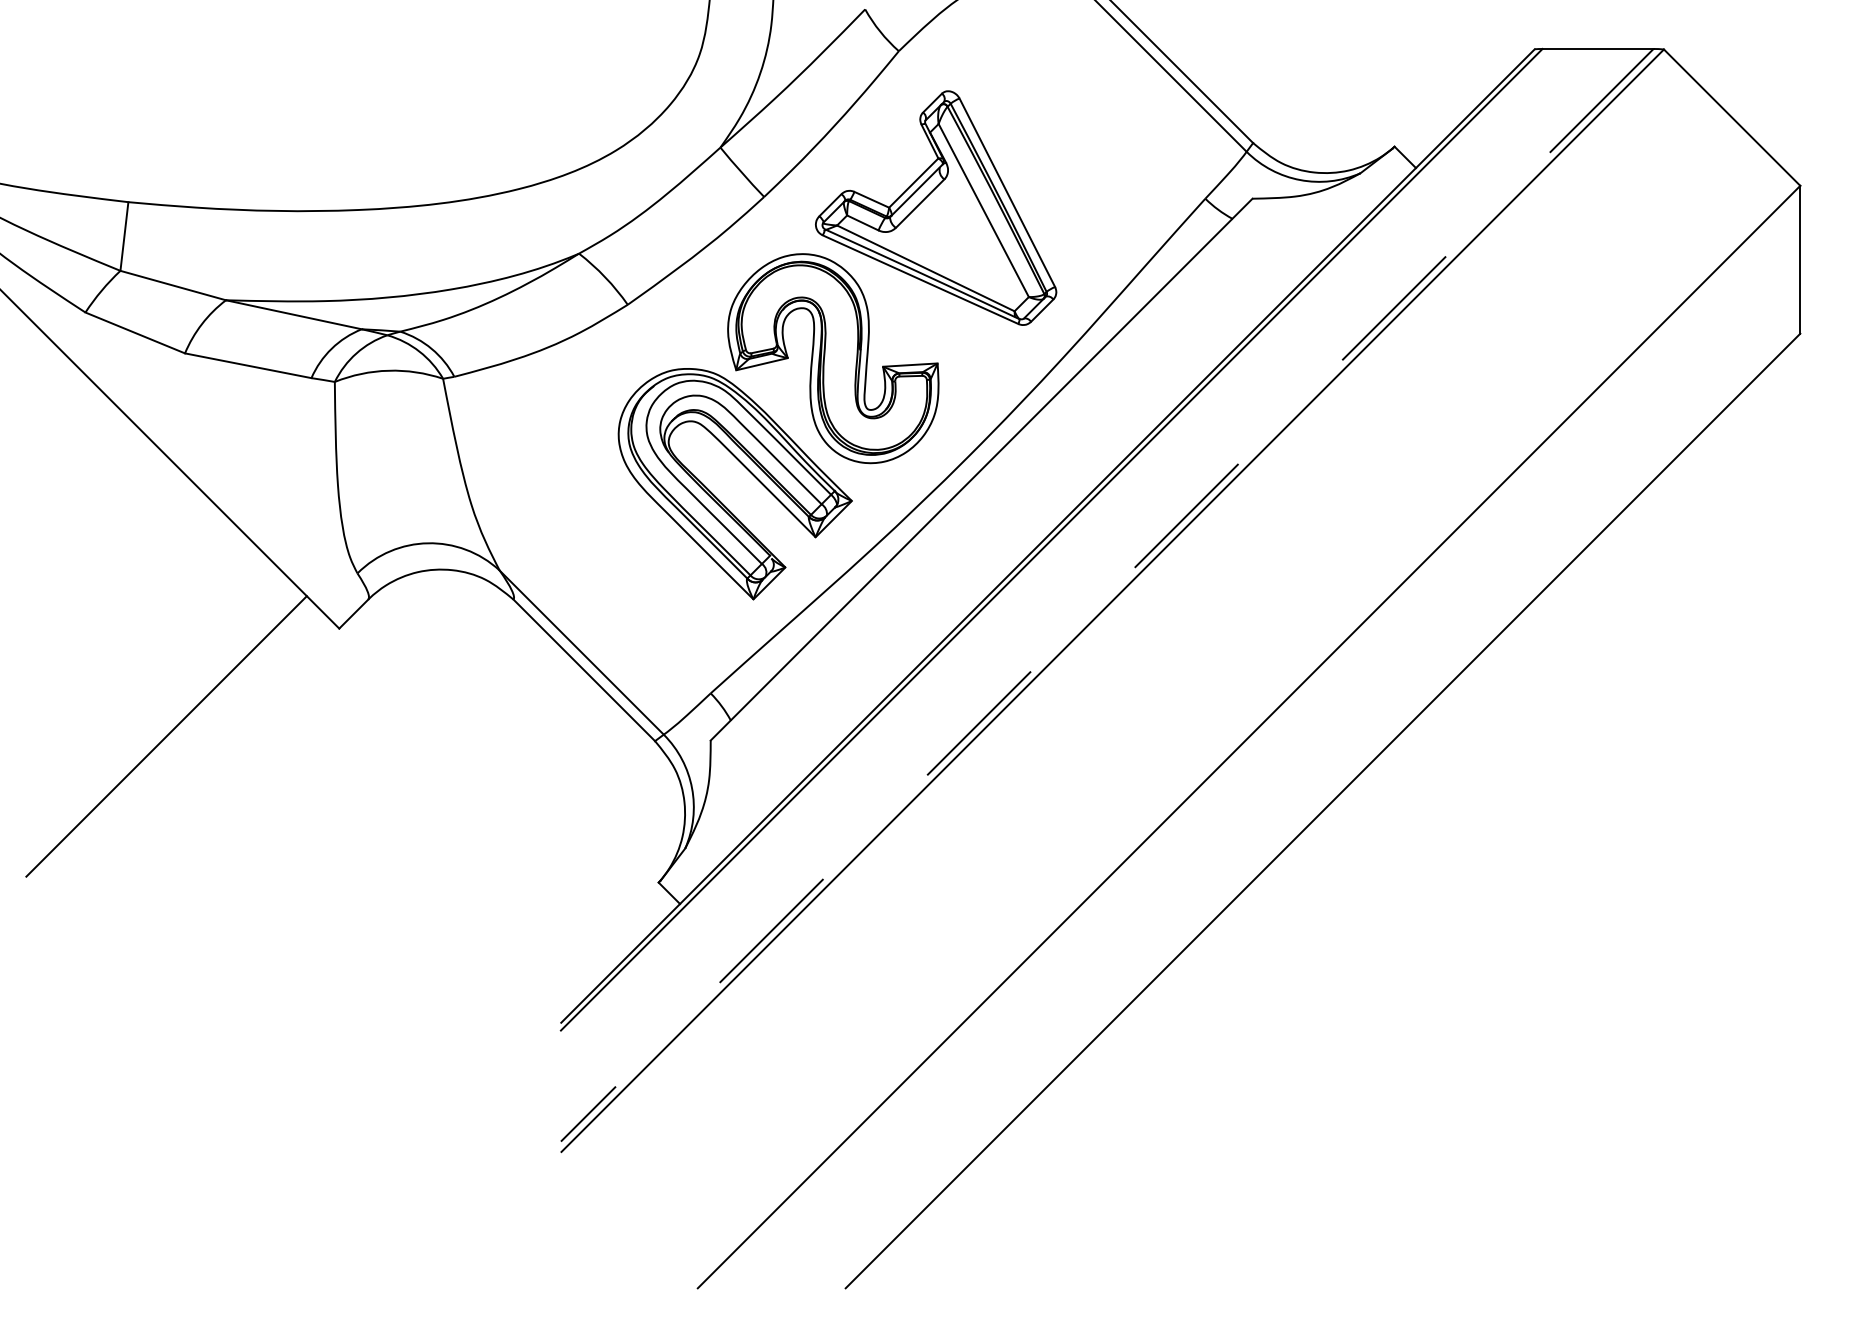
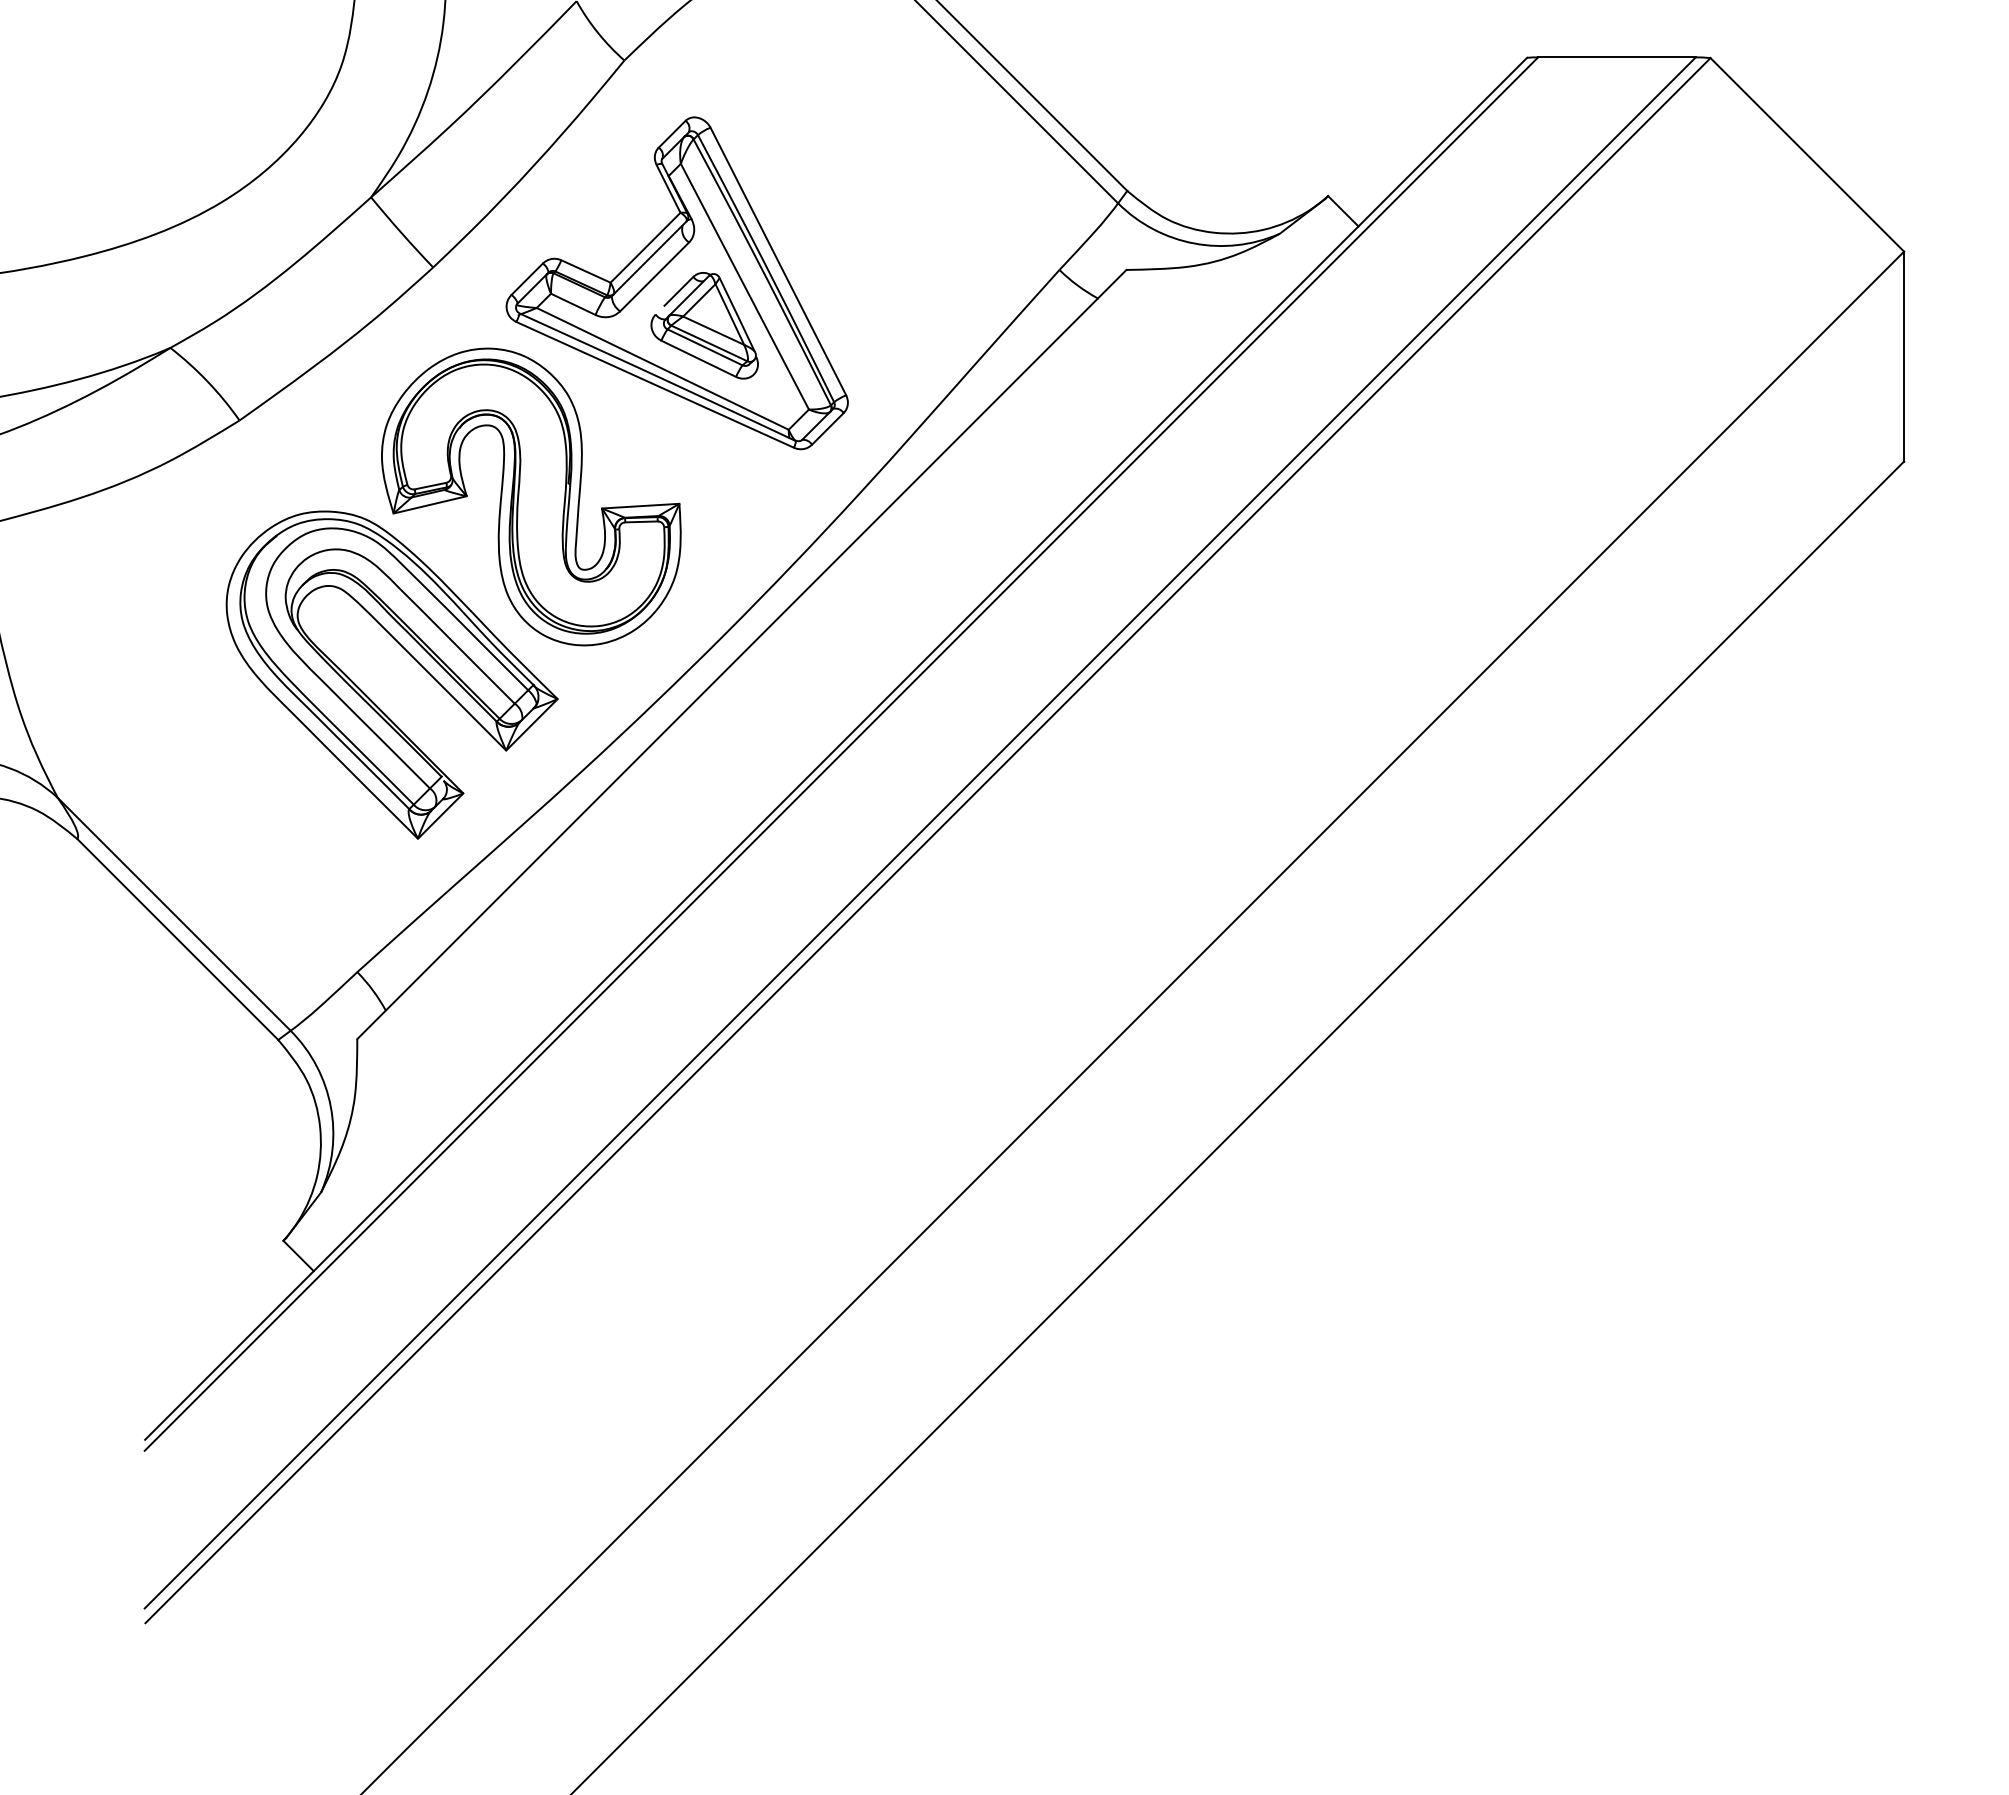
part: (955, 237) -> (704, 325), added
line: (1107, 595) -> (920, 833), dashed -> solid

